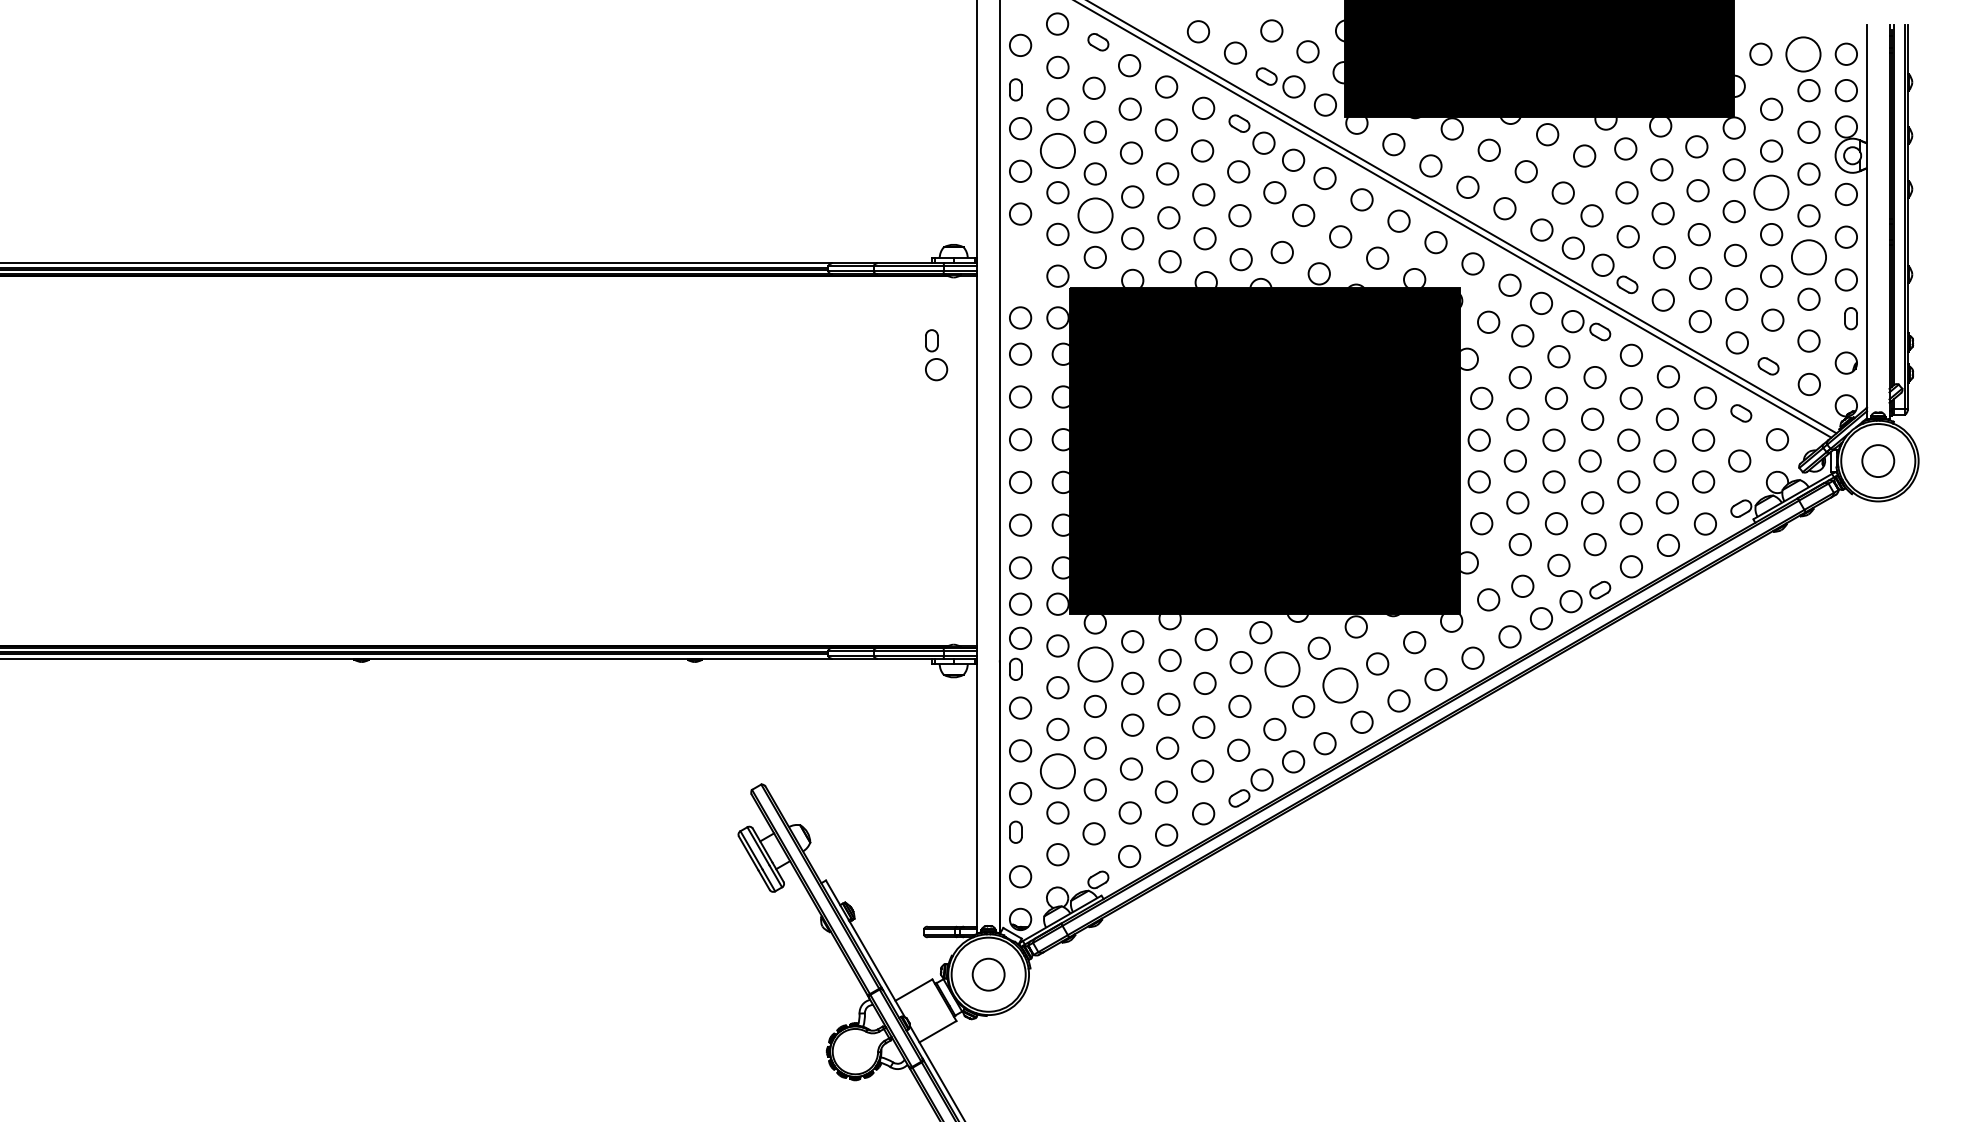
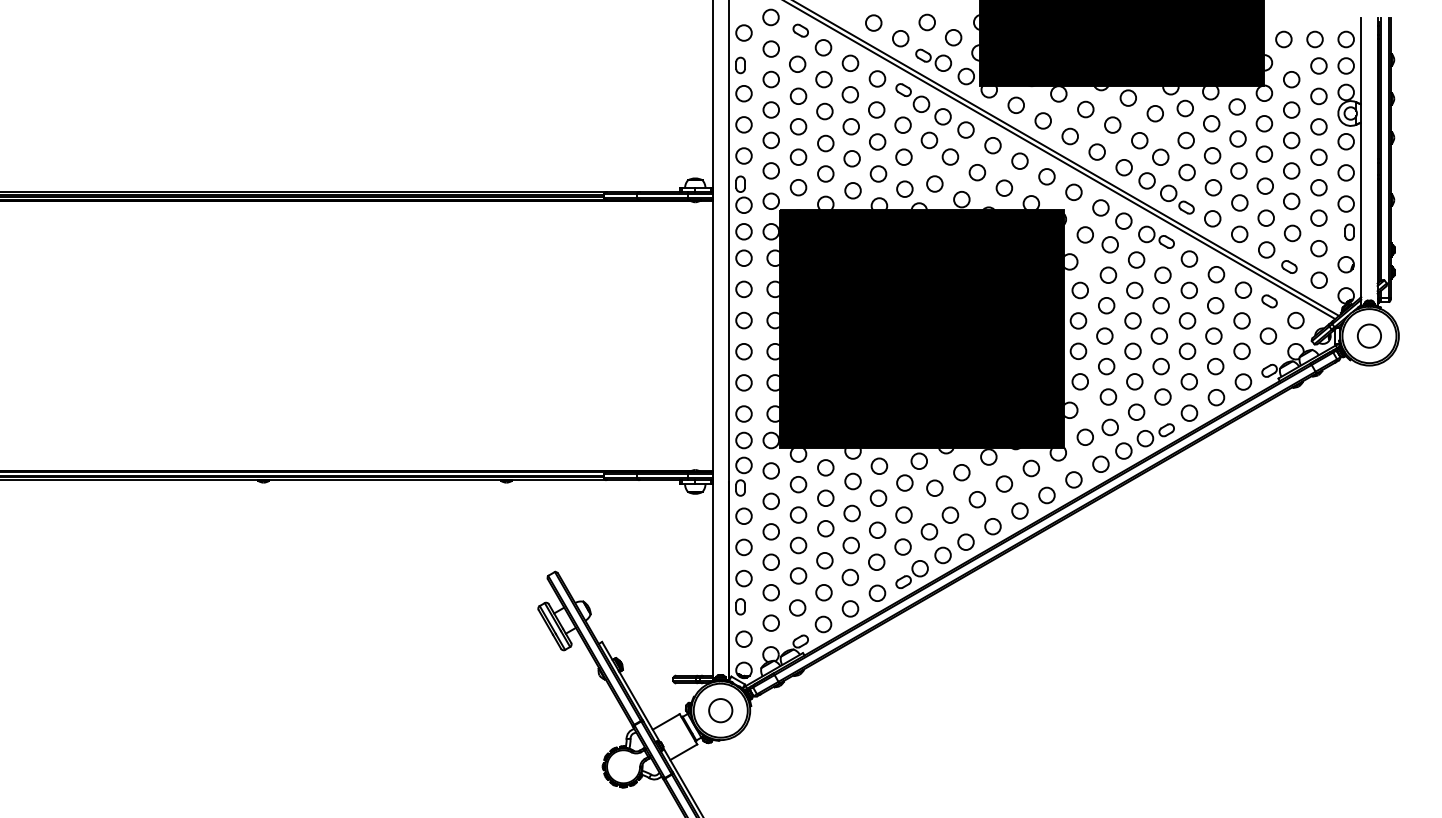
circle: (1803, 53) -> (1314, 38), size x0.62
circle: (1057, 150) -> (770, 109), size x0.62
circle: (1771, 192) -> (1291, 140), size x0.62
circle: (1094, 215) -> (797, 157), size x0.62
circle: (1808, 257) -> (1318, 187), size x0.62
part: (936, 355) -> (743, 194), moved
circle: (1094, 664) -> (797, 484), size x0.62
circle: (1281, 669) -> (934, 488), size x0.62
circle: (1340, 684) -> (977, 499), size x0.62
circle: (1057, 770) -> (770, 561), size x0.62

